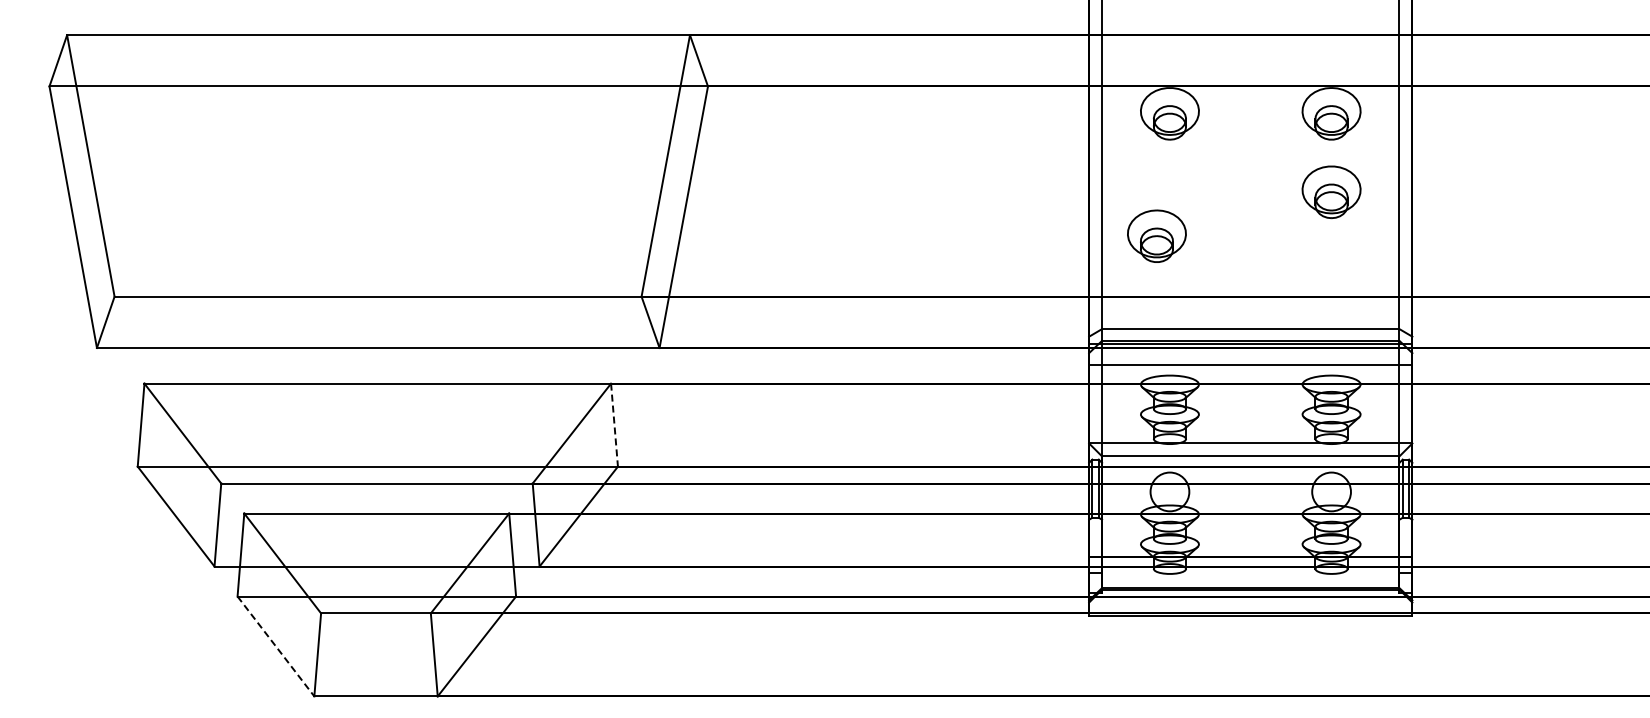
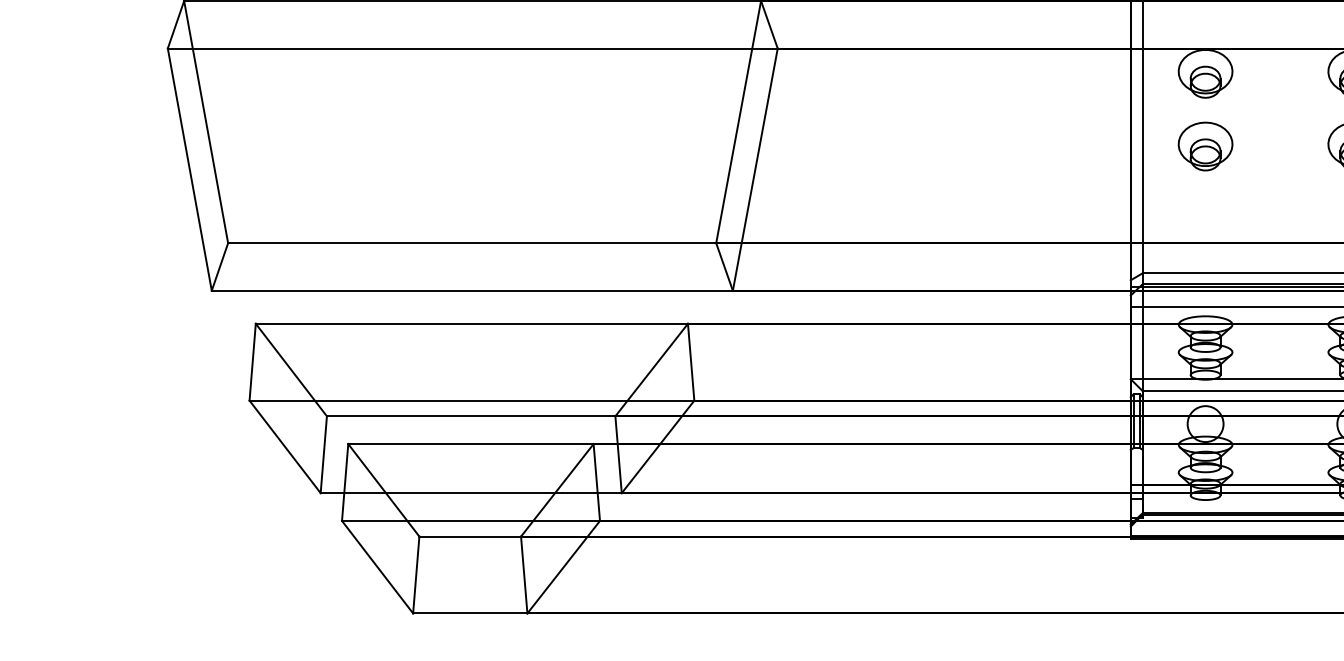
part: (1156, 235) -> (1205, 145), moved
line: (614, 425) -> (691, 362), dashed -> solid
line: (275, 646) -> (377, 567), dashed -> solid

